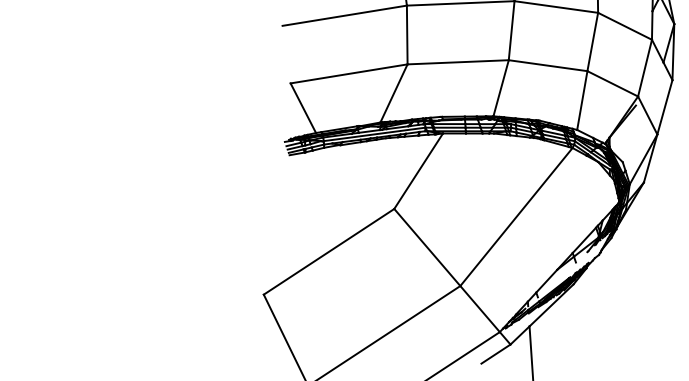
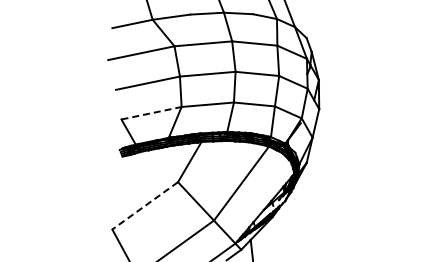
line: (348, 74) -> (151, 113), solid -> dashed
line: (327, 252) -> (144, 206), solid -> dashed

